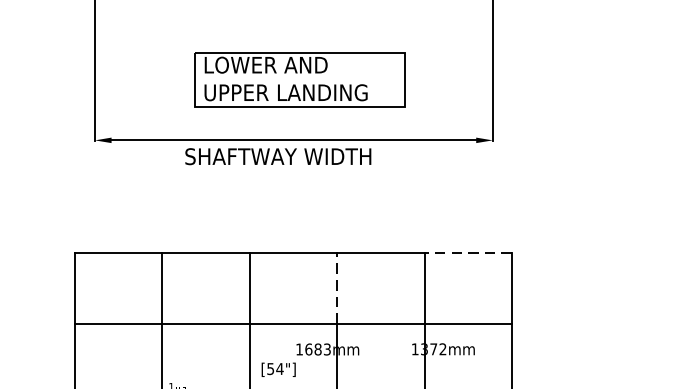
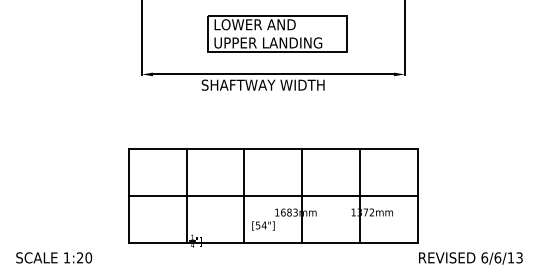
line: (467, 252) -> (388, 148), dashed -> solid
line: (337, 287) -> (302, 171), dashed -> solid

